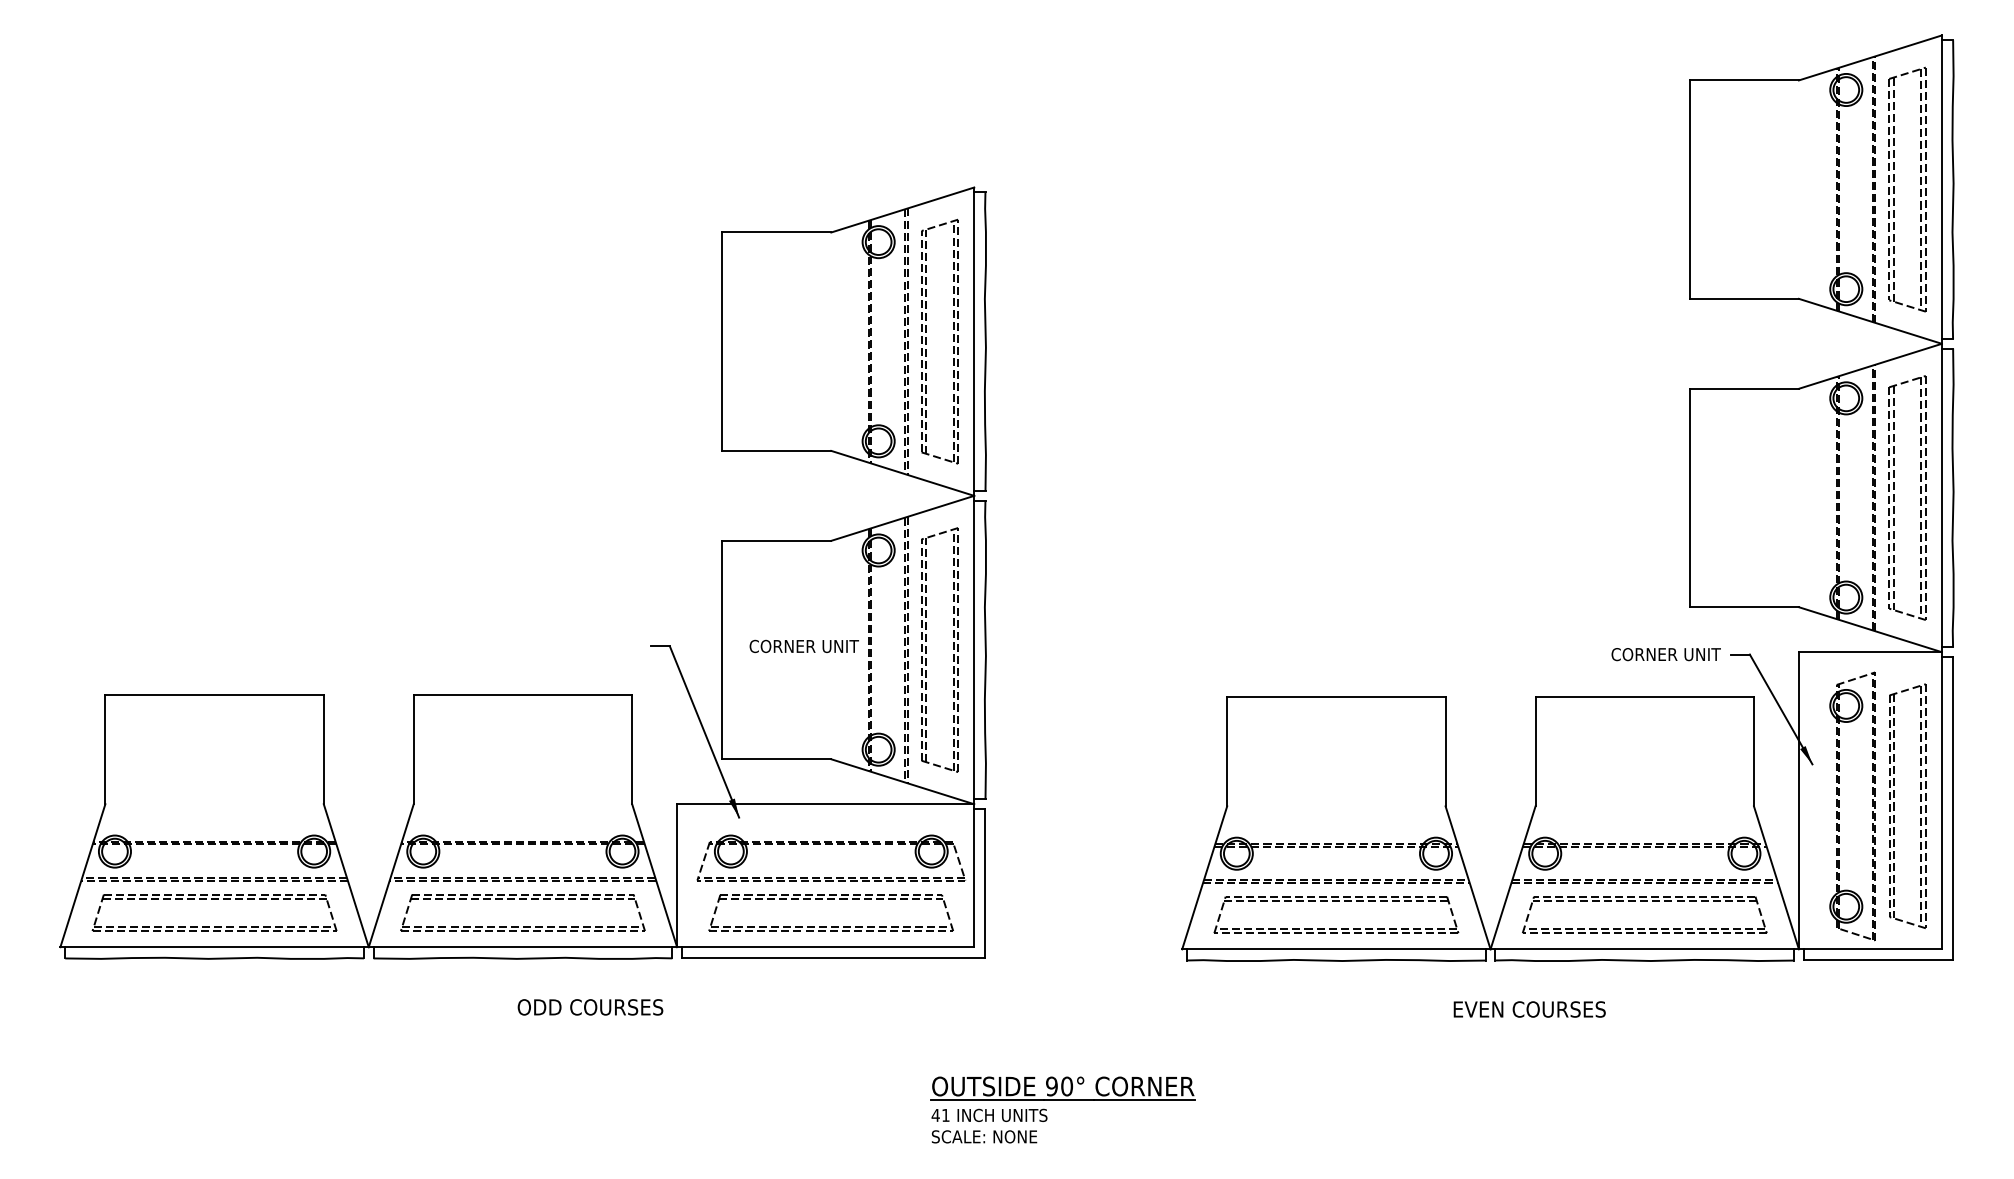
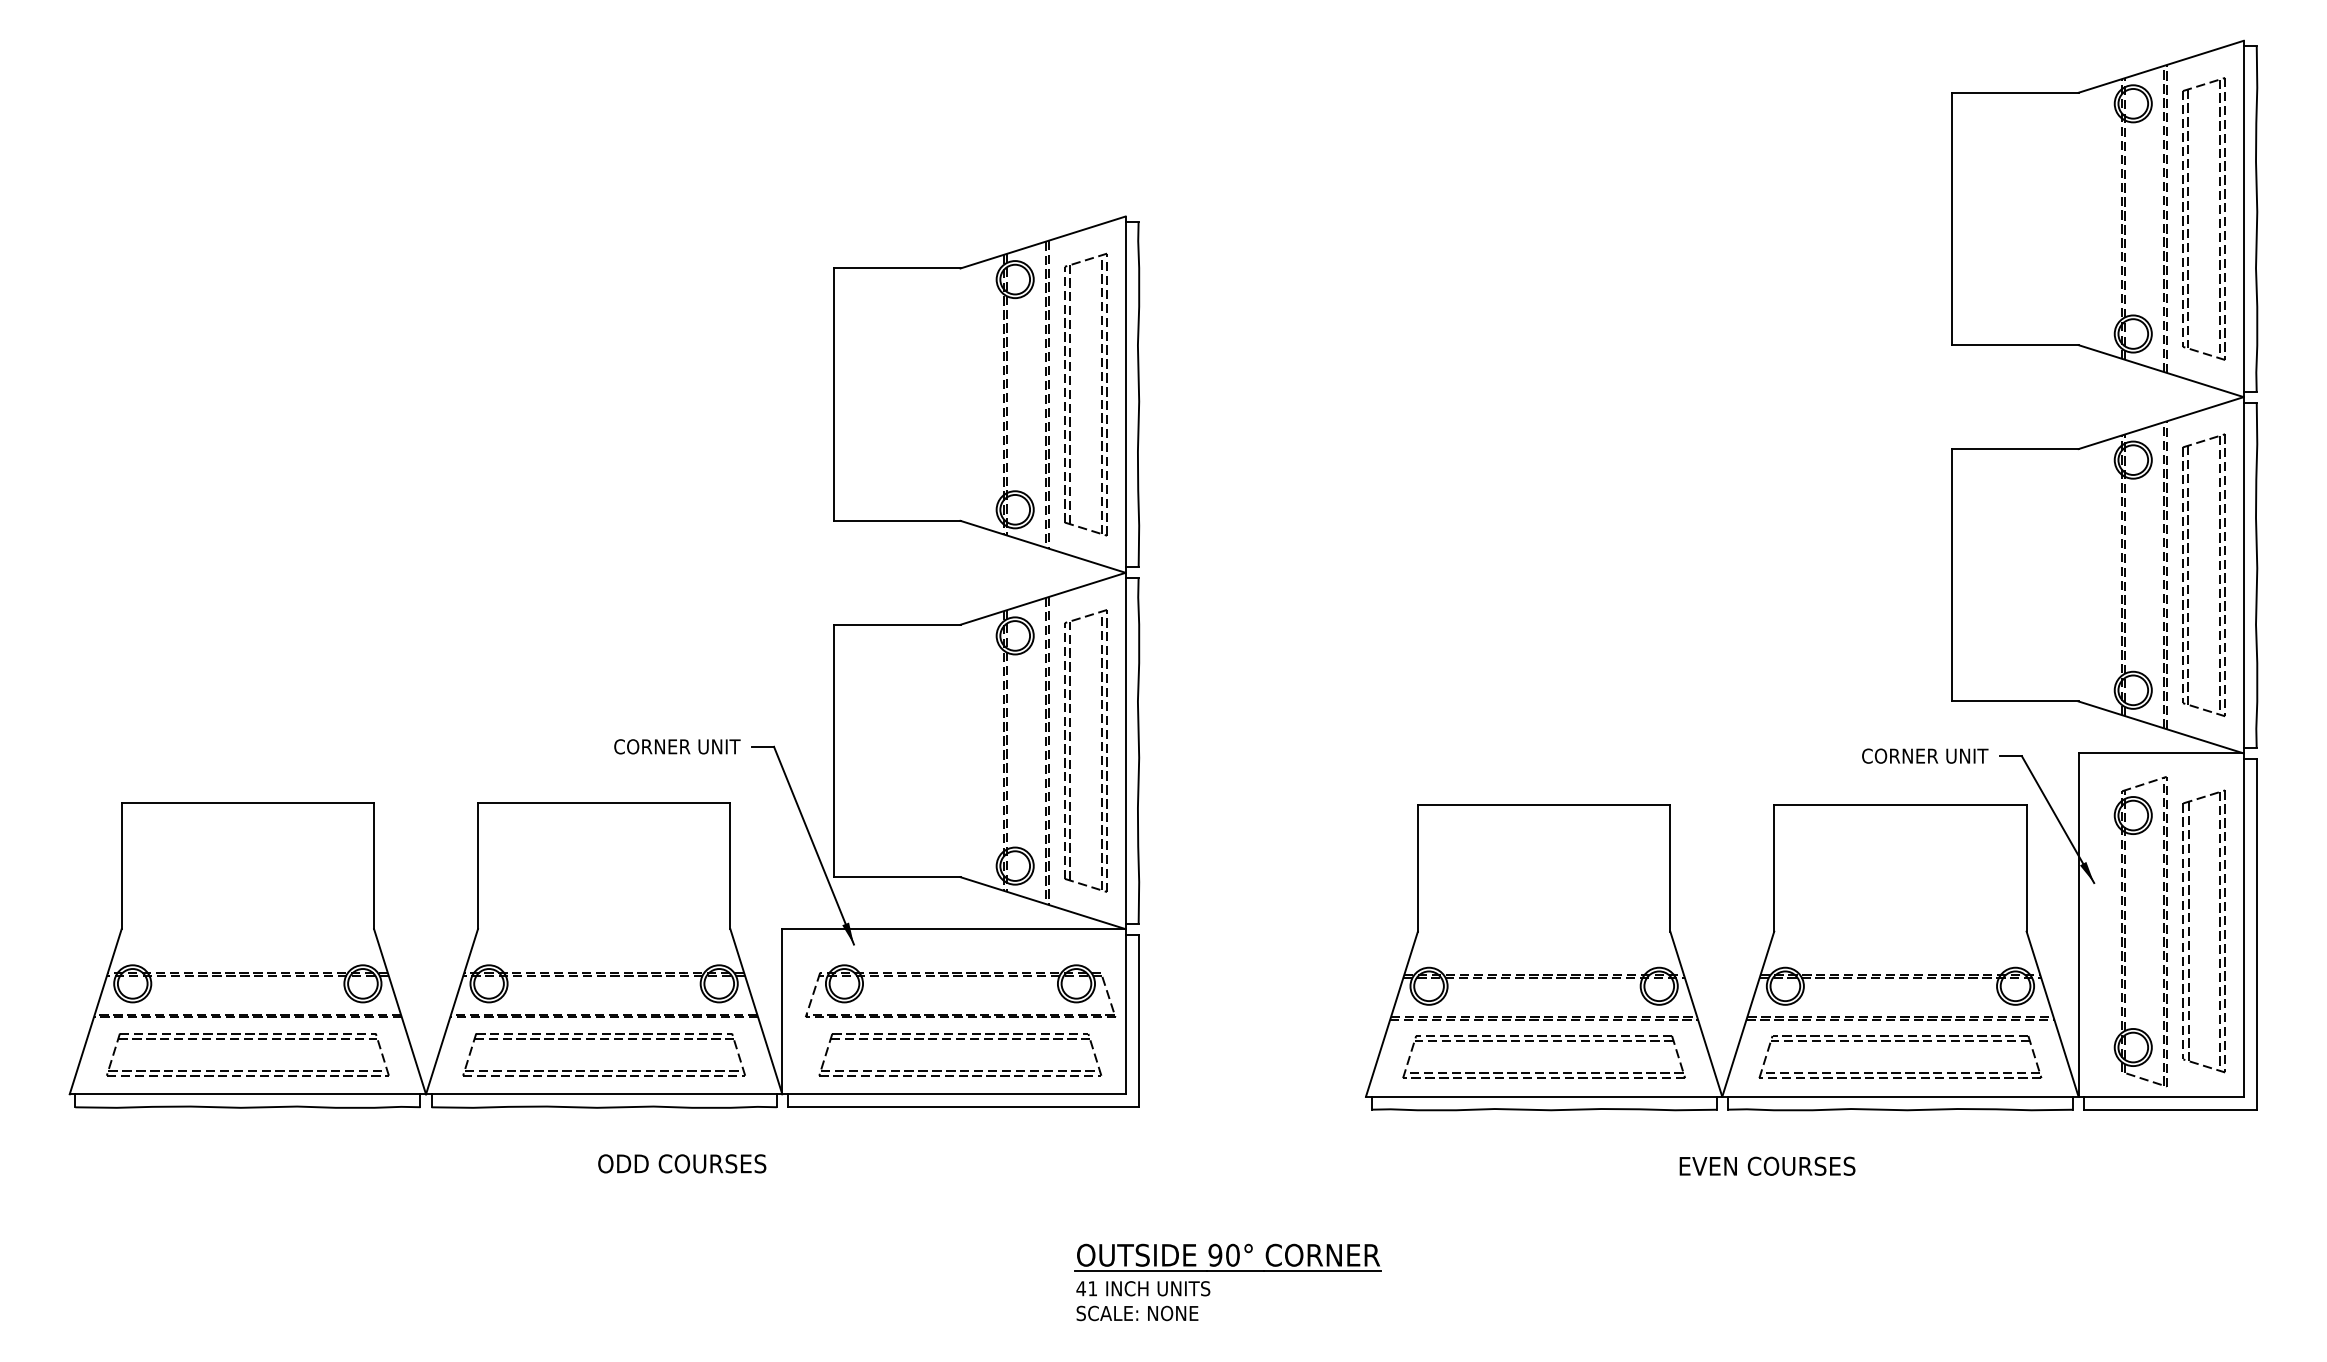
text: (803, 645) -> (676, 745), moved

